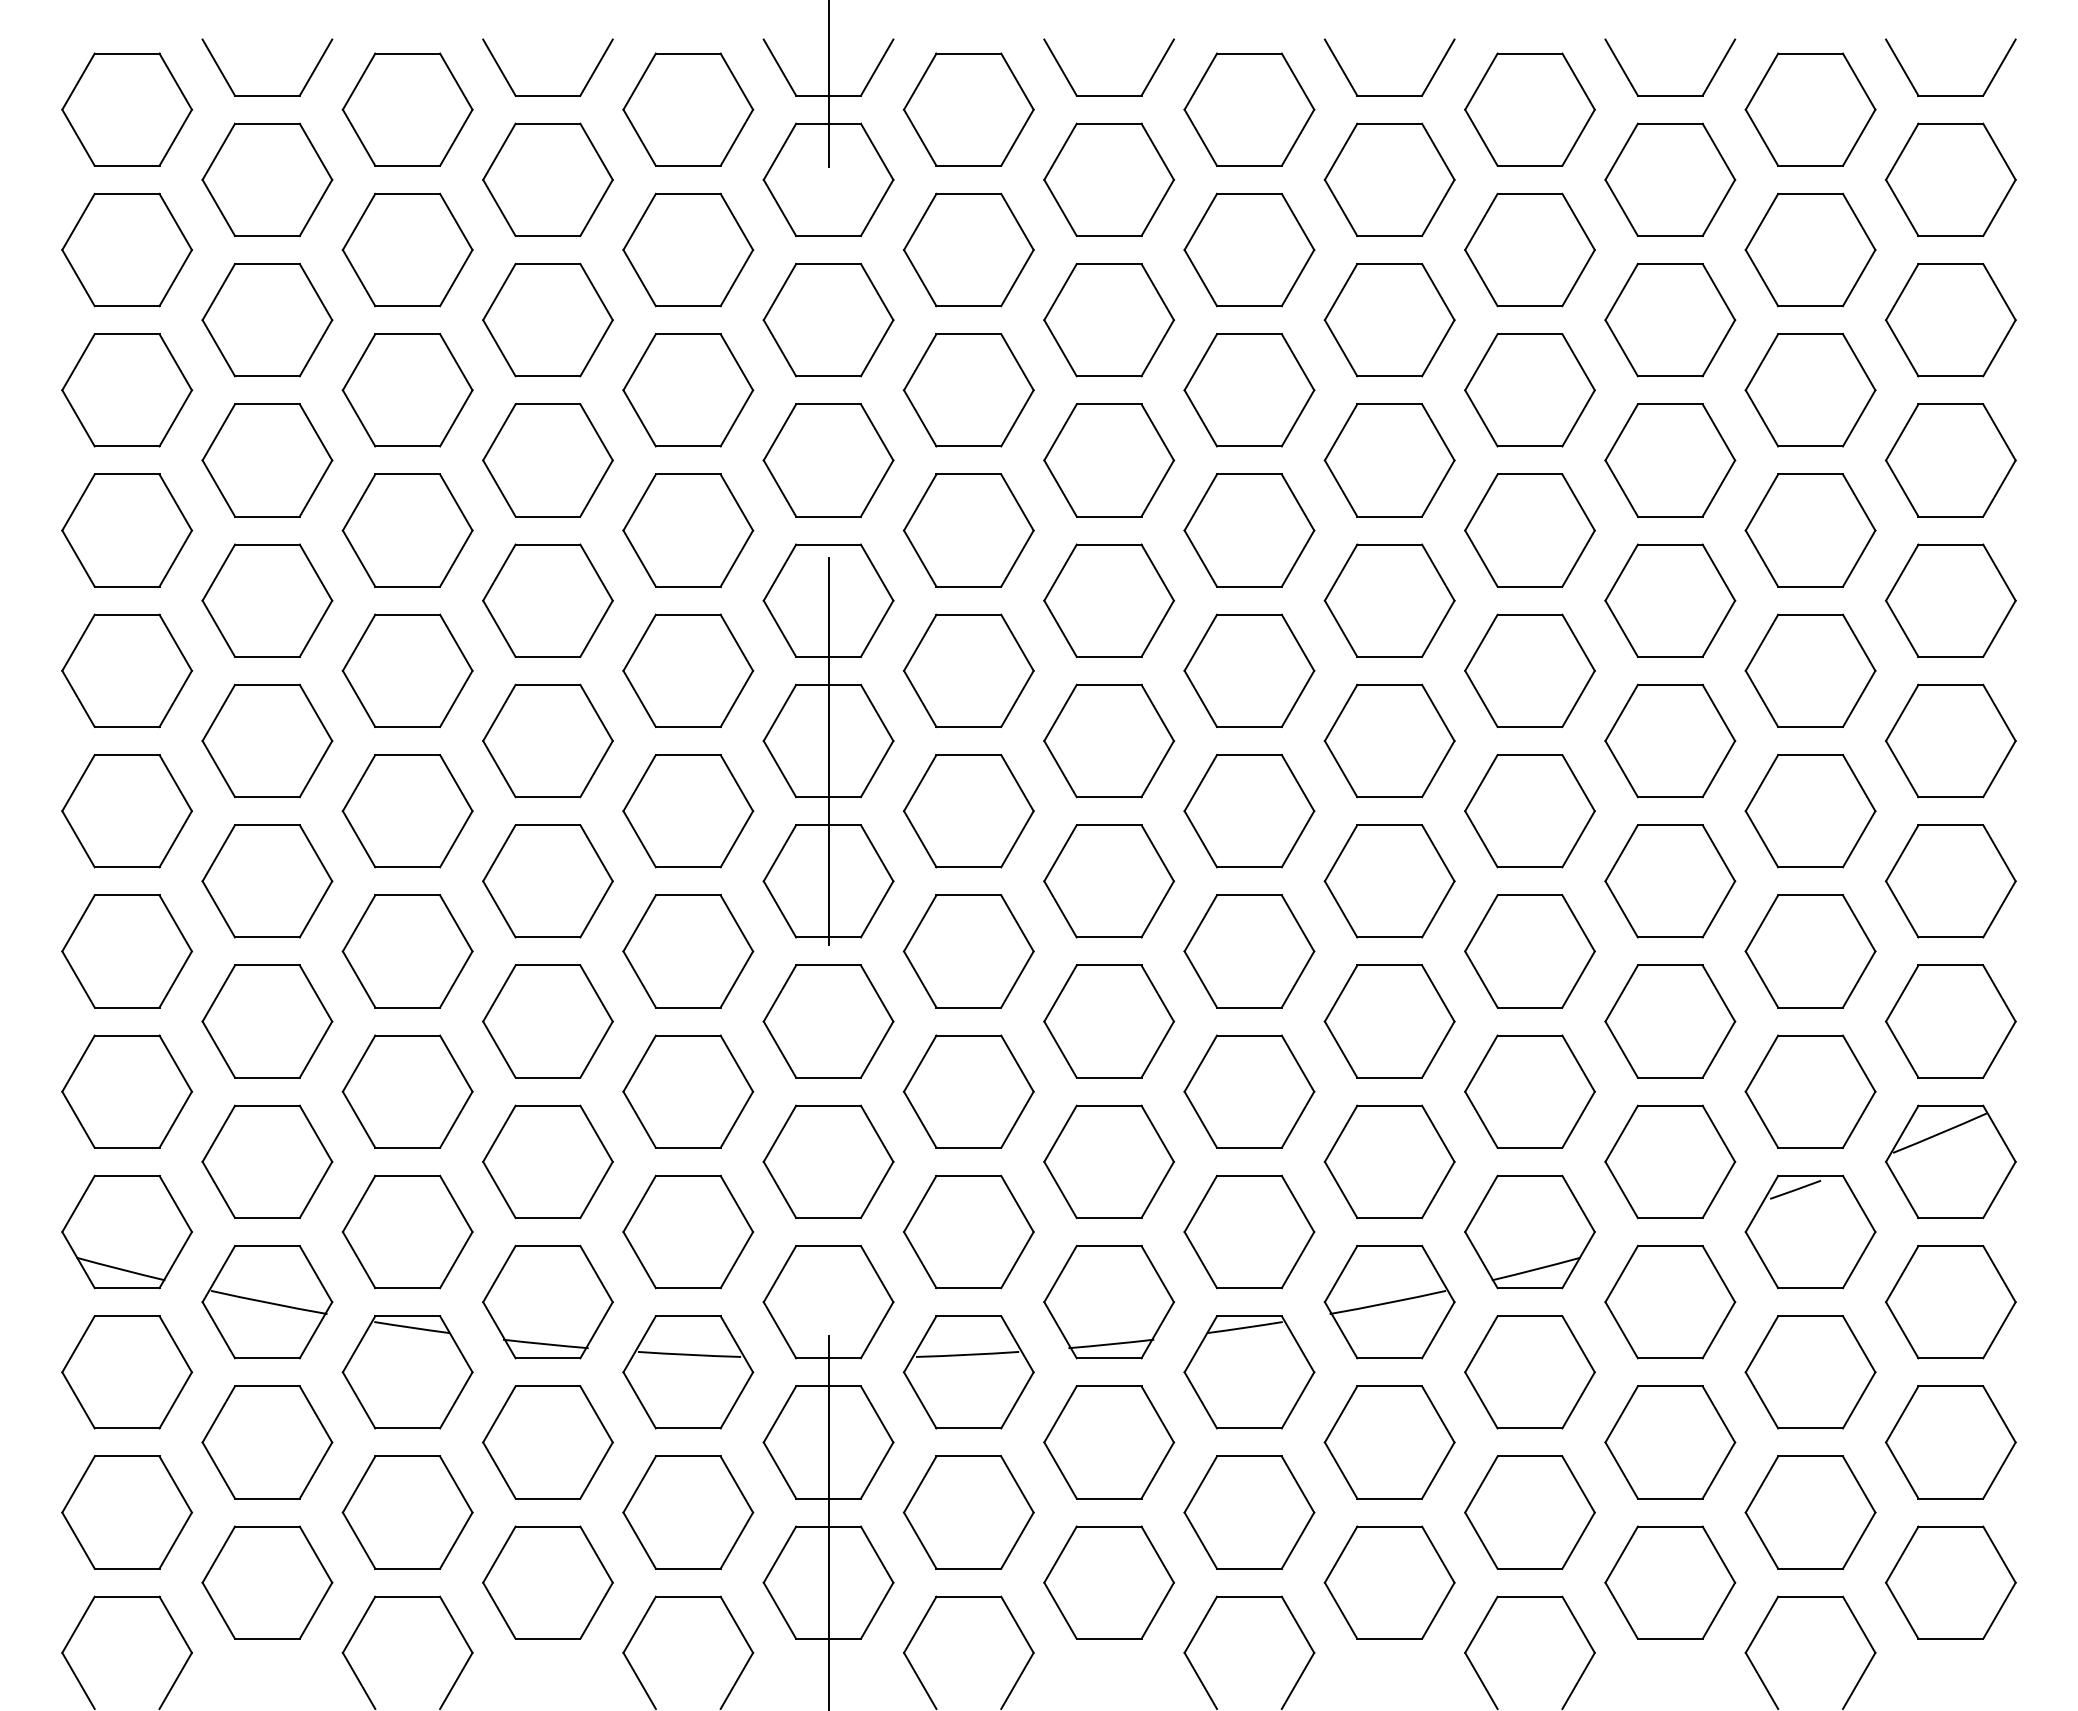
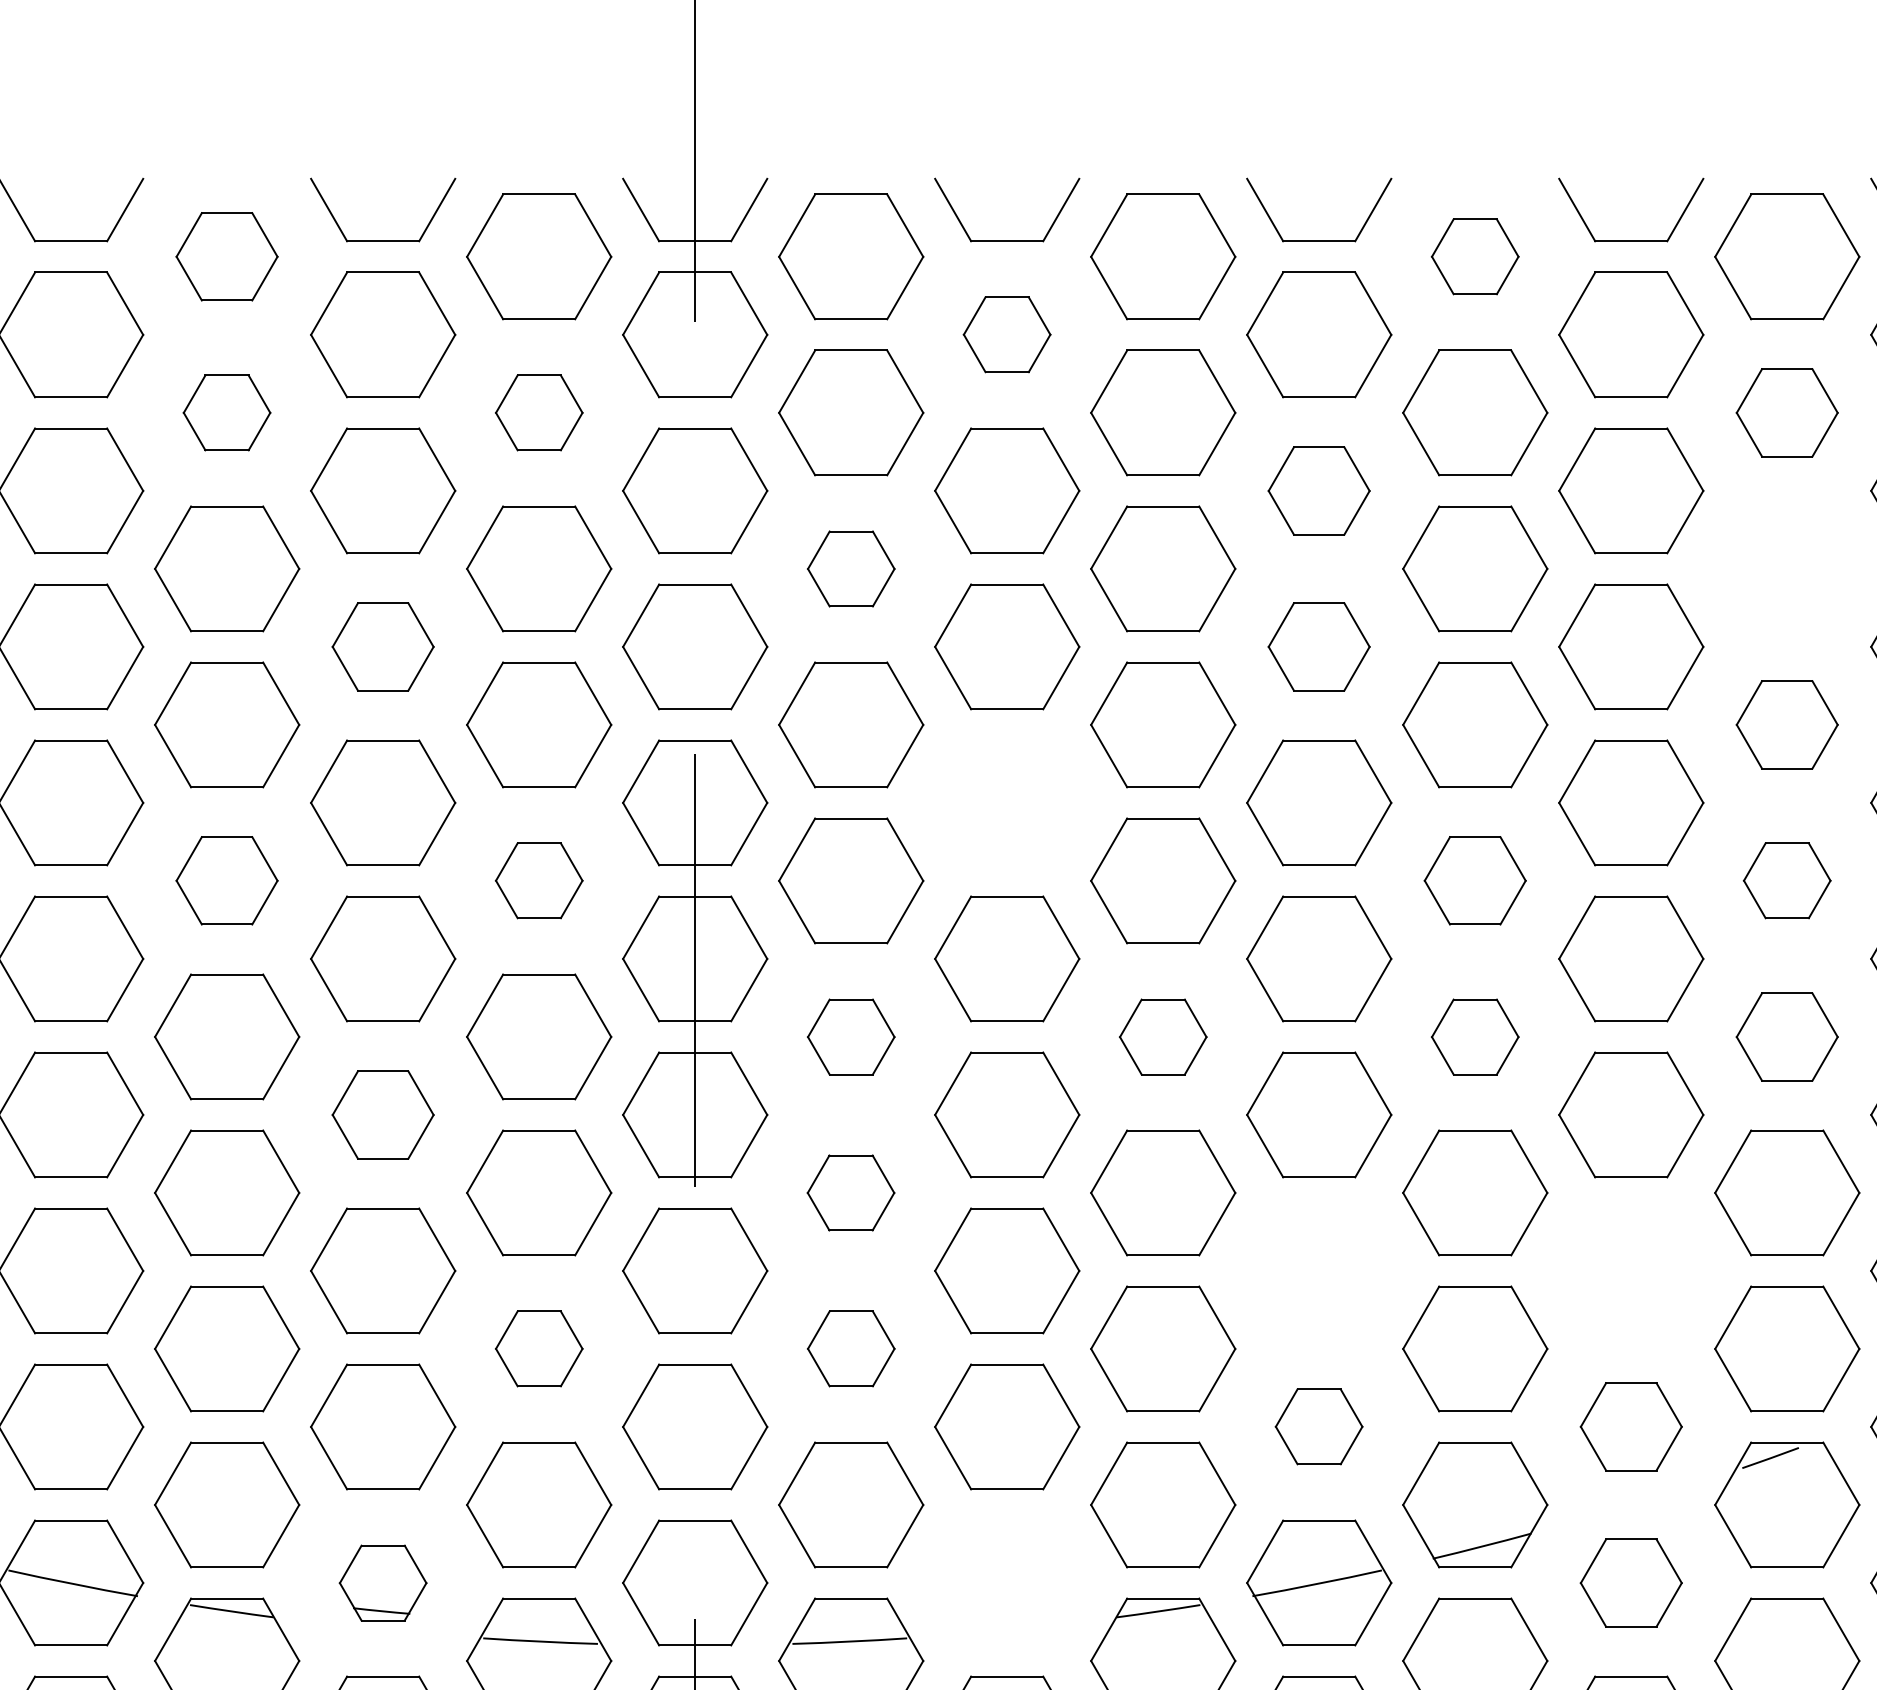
part: (407, 109) -> (226, 256), size x0.7
part: (1529, 109) -> (1474, 256), size x0.6
part: (1108, 179) -> (1006, 334), size x0.6
part: (407, 249) -> (226, 412), size x0.6
part: (688, 249) -> (539, 412), size x0.6
part: (1810, 249) -> (1787, 412), size x0.7
part: (1389, 320) -> (1319, 491), size x0.7
part: (968, 390) -> (850, 569), size x0.6
part: (1810, 390) -> (1787, 569), removed
part: (547, 460) -> (382, 646), size x0.7
part: (1389, 460) -> (1319, 646), size x0.7
part: (1810, 530) -> (1787, 724), size x0.7
part: (1108, 600) -> (1006, 802), removed
part: (407, 670) -> (226, 880), size x0.7
part: (688, 670) -> (539, 880), size x0.6
part: (1529, 670) -> (1474, 880), size x0.7
part: (1810, 670) -> (1787, 880), size x0.6
part: (968, 811) -> (850, 1037), size x0.6
part: (1249, 811) -> (1163, 1037), size x0.6
part: (1529, 811) -> (1474, 1037), size x0.6
part: (1810, 811) -> (1787, 1037), size x0.7
part: (547, 881) -> (382, 1115), size x0.7
part: (968, 951) -> (850, 1193), size x0.6
part: (1389, 1021) -> (1319, 1270), removed
part: (1670, 1021) -> (1631, 1270), removed
part: (688, 1091) -> (539, 1348), size x0.6
part: (968, 1091) -> (850, 1348), size x0.6
part: (1389, 1161) -> (1319, 1426), size x0.6
part: (1670, 1161) -> (1631, 1426), size x0.7
part: (547, 1302) -> (382, 1583), size x0.6
part: (1108, 1302) -> (1006, 1583), removed
part: (1670, 1302) -> (1631, 1583), size x0.7

